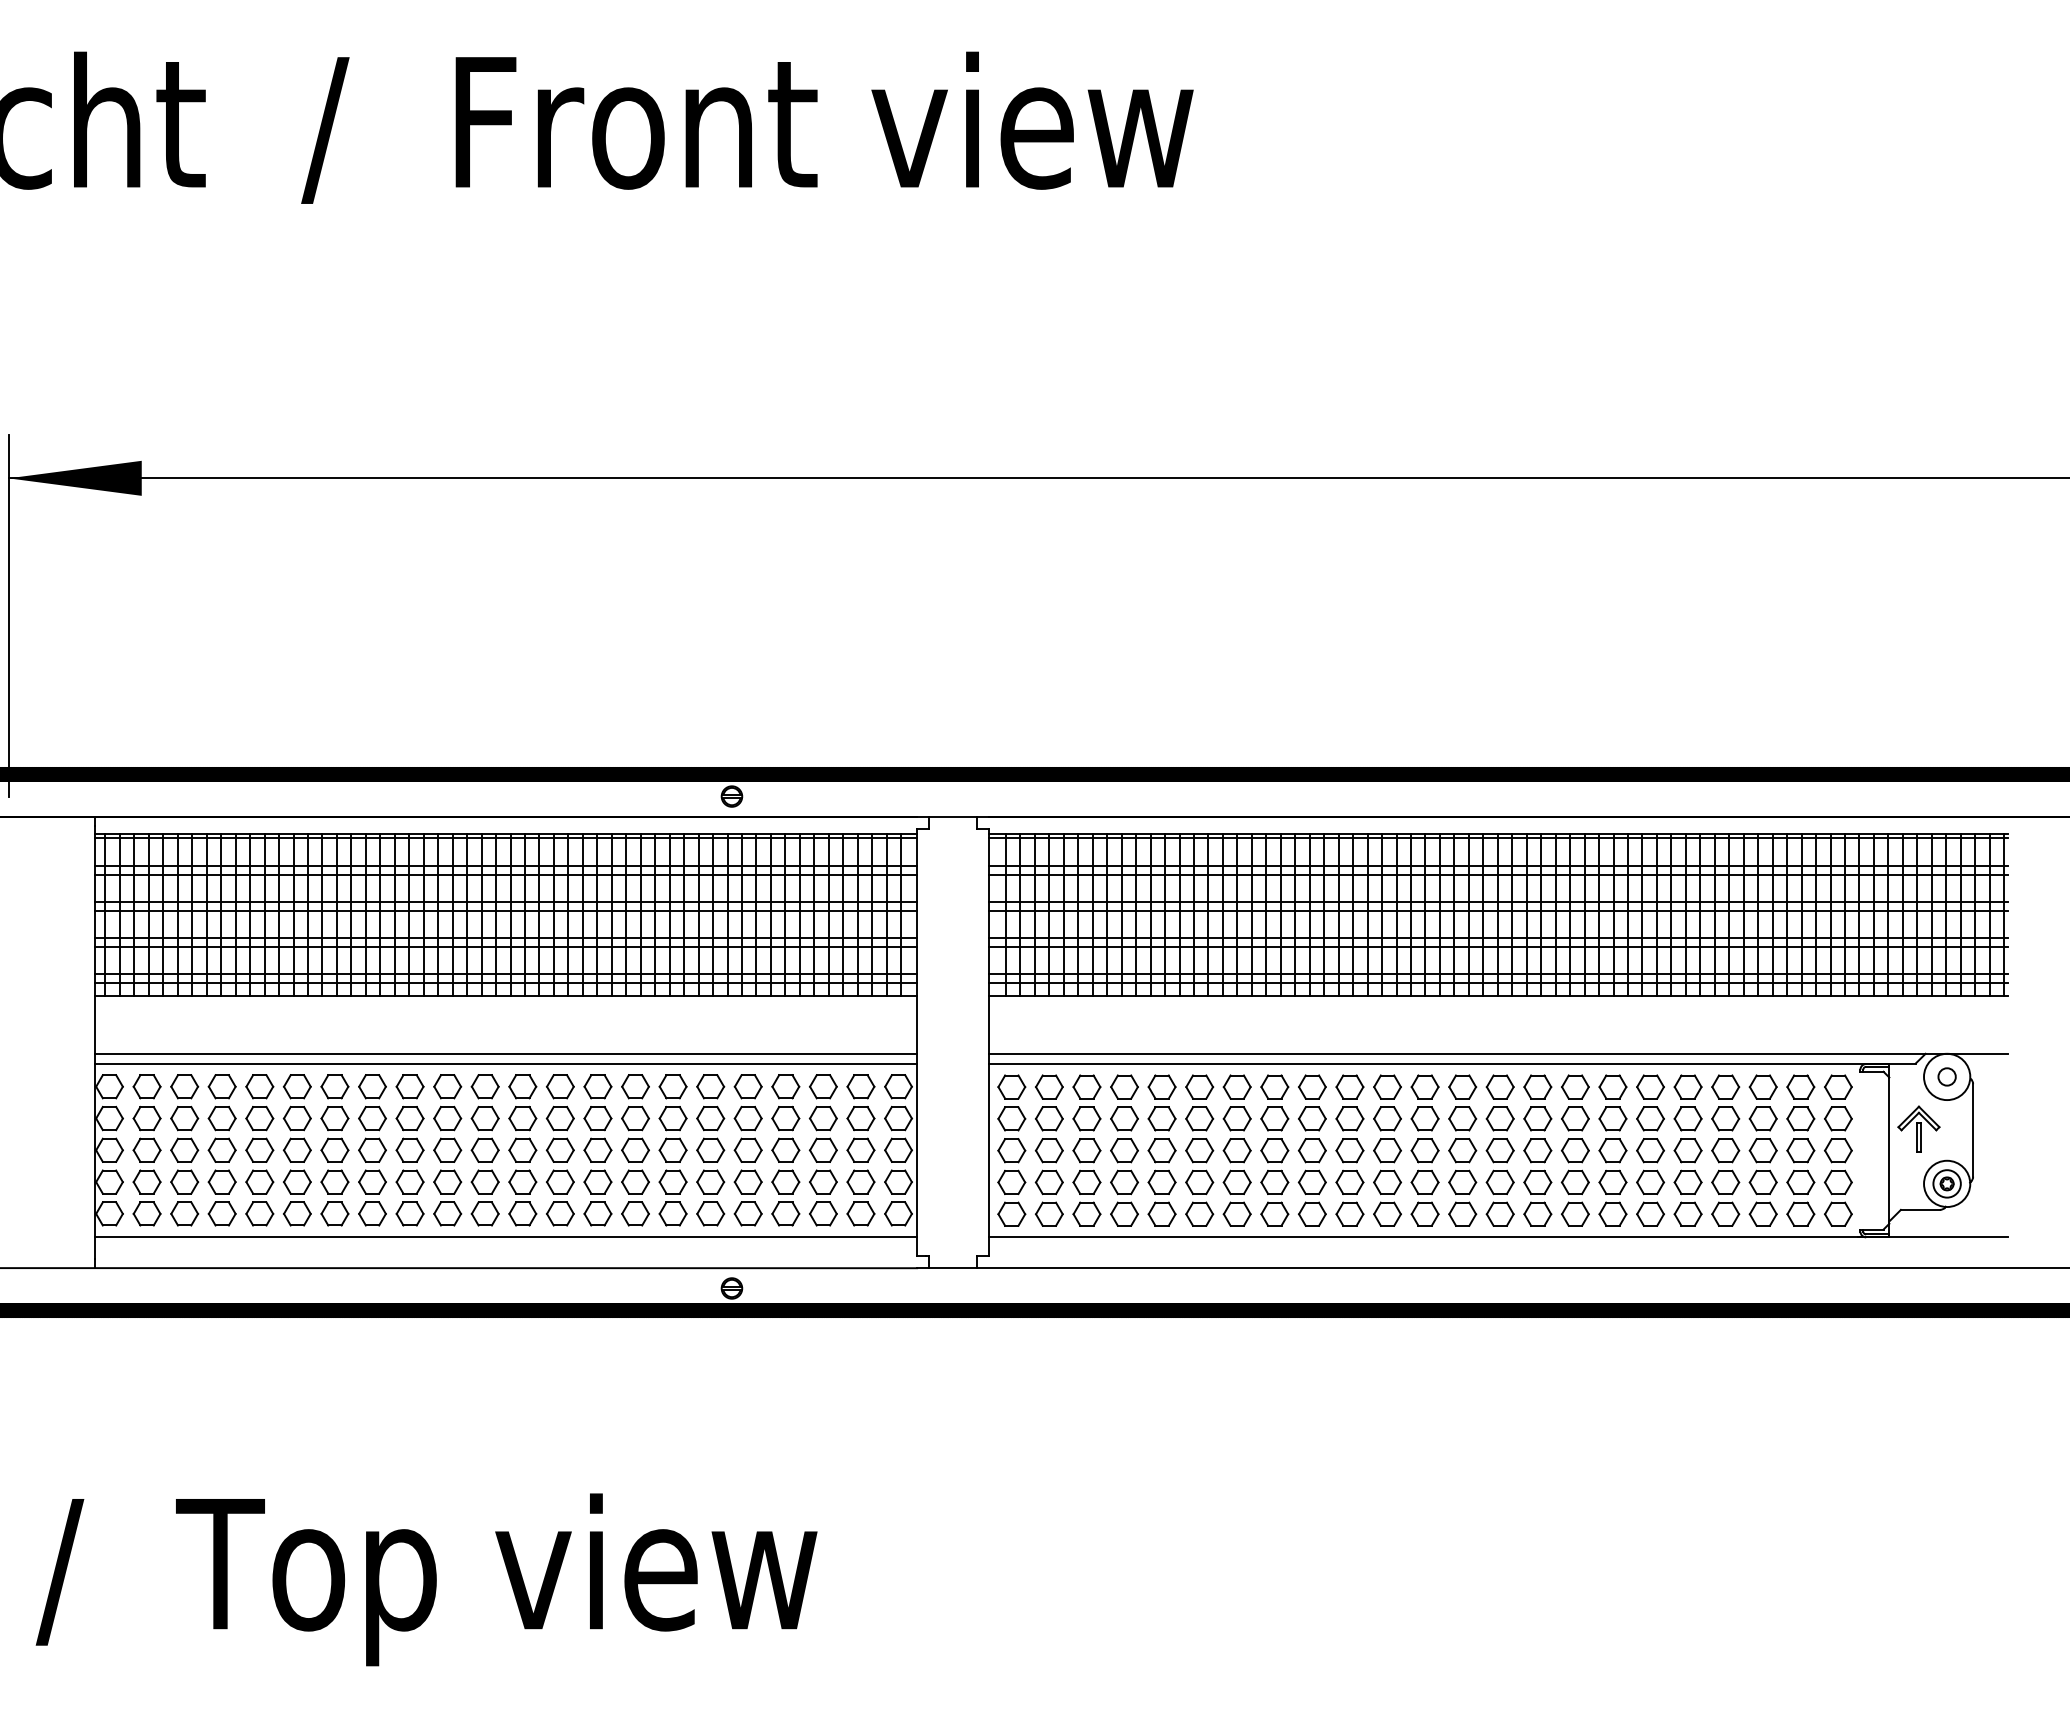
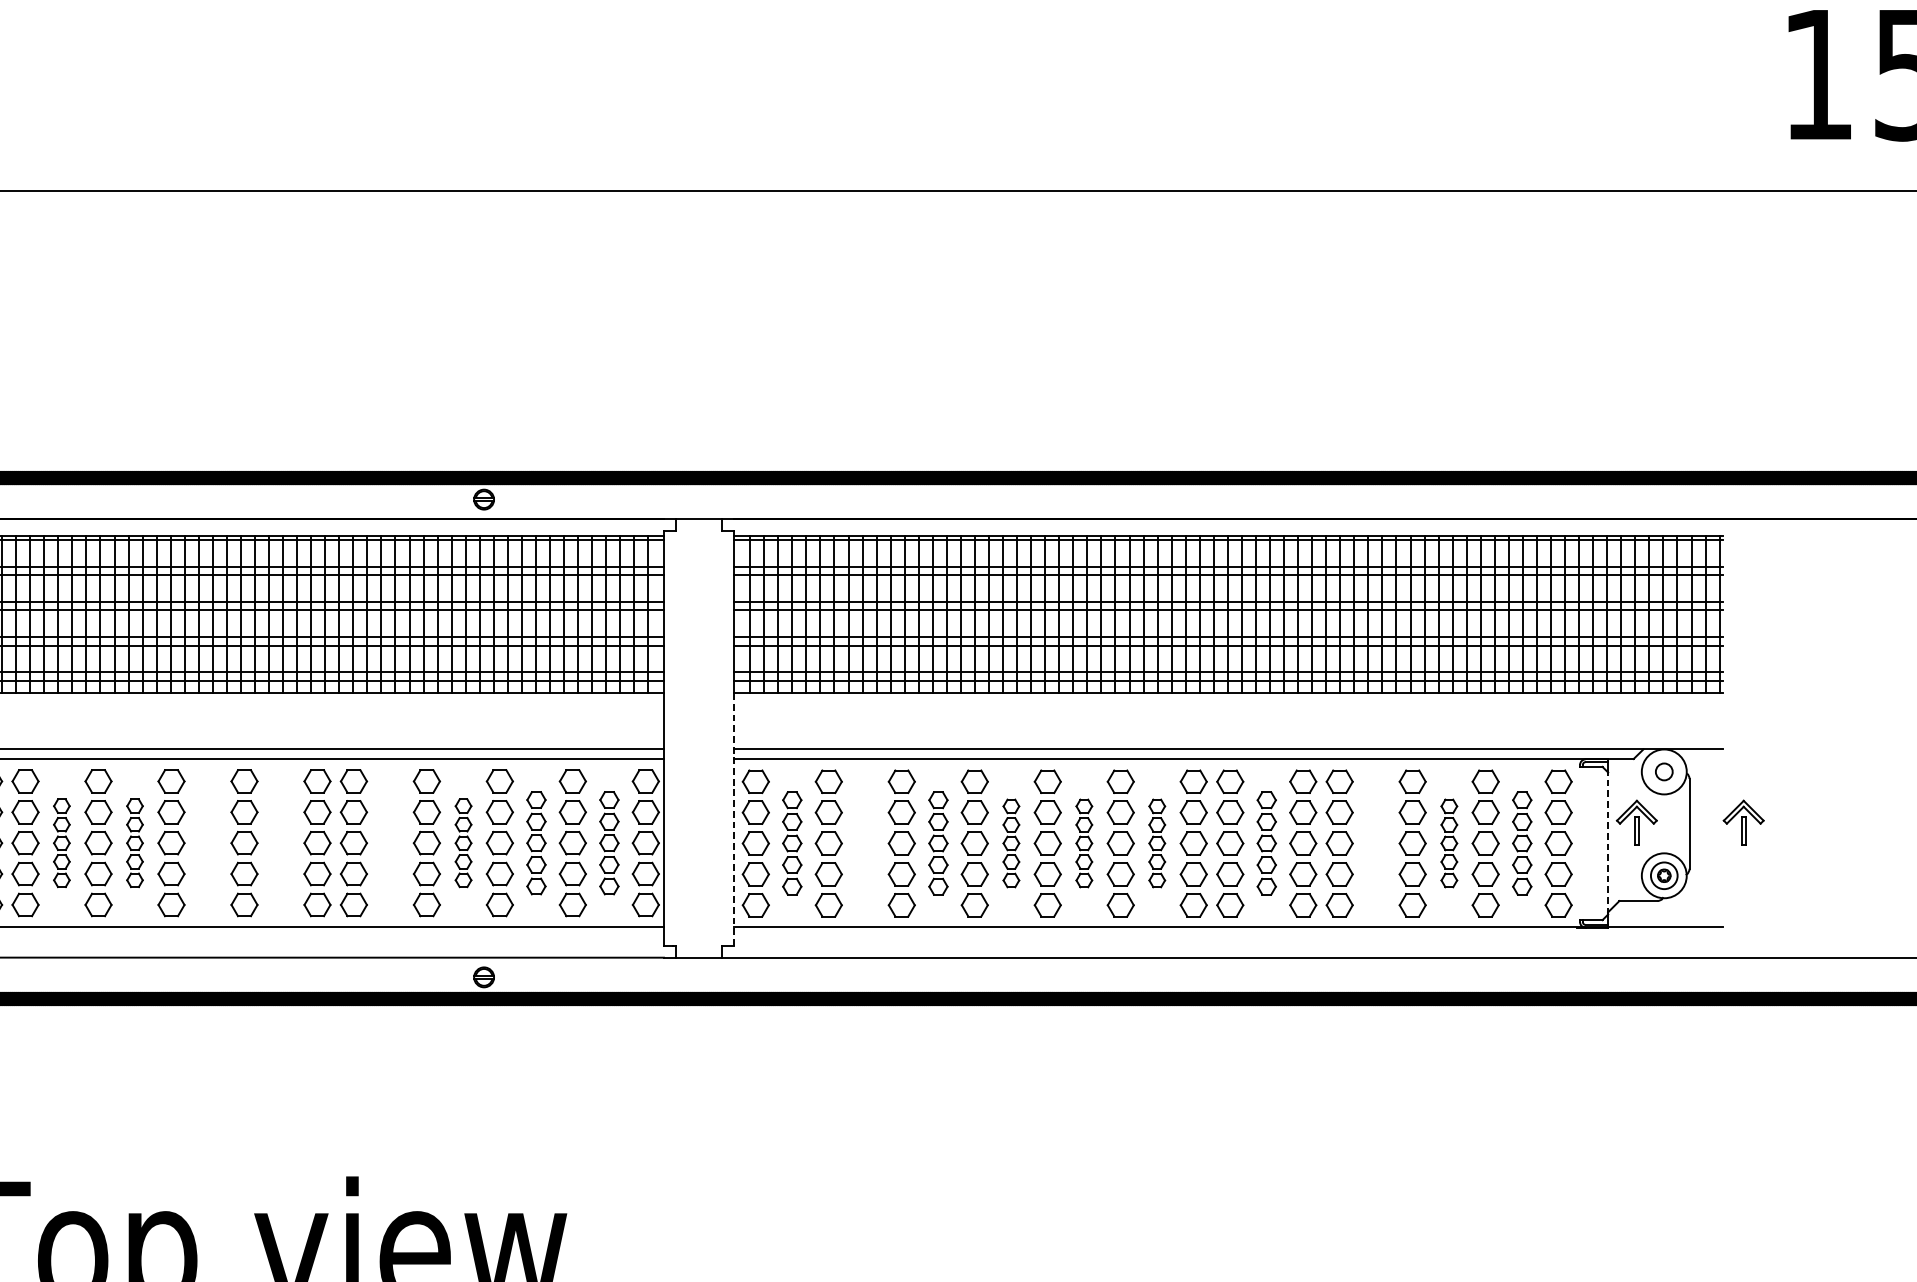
line: (989, 1125) -> (734, 819), solid -> dashed
part: (2028, 1128) -> (1743, 822), added
part: (296, 1150) -> (61, 843), size x0.6
part: (372, 1150) -> (135, 843), size x0.6
part: (447, 1150) -> (207, 843), removed
part: (522, 1150) -> (280, 843), removed
part: (635, 1150) -> (390, 843), removed
part: (710, 1150) -> (463, 843), size x0.6
part: (785, 1150) -> (536, 843), size x0.7
part: (860, 1150) -> (608, 843), size x0.7
part: (1048, 1150) -> (791, 843), size x0.7
part: (1124, 1150) -> (865, 843), removed
part: (1199, 1150) -> (938, 843), size x0.7
part: (1274, 1150) -> (1011, 843), size x0.6
part: (1349, 1150) -> (1083, 843), size x0.6
part: (1424, 1150) -> (1156, 843), size x0.6
part: (1537, 1150) -> (1266, 843), size x0.7
part: (1650, 1150) -> (1376, 843), removed
part: (1725, 1150) -> (1449, 843), size x0.6
part: (1800, 1150) -> (1521, 843), size x0.7
line: (1889, 1150) -> (1608, 843), solid -> dashed

